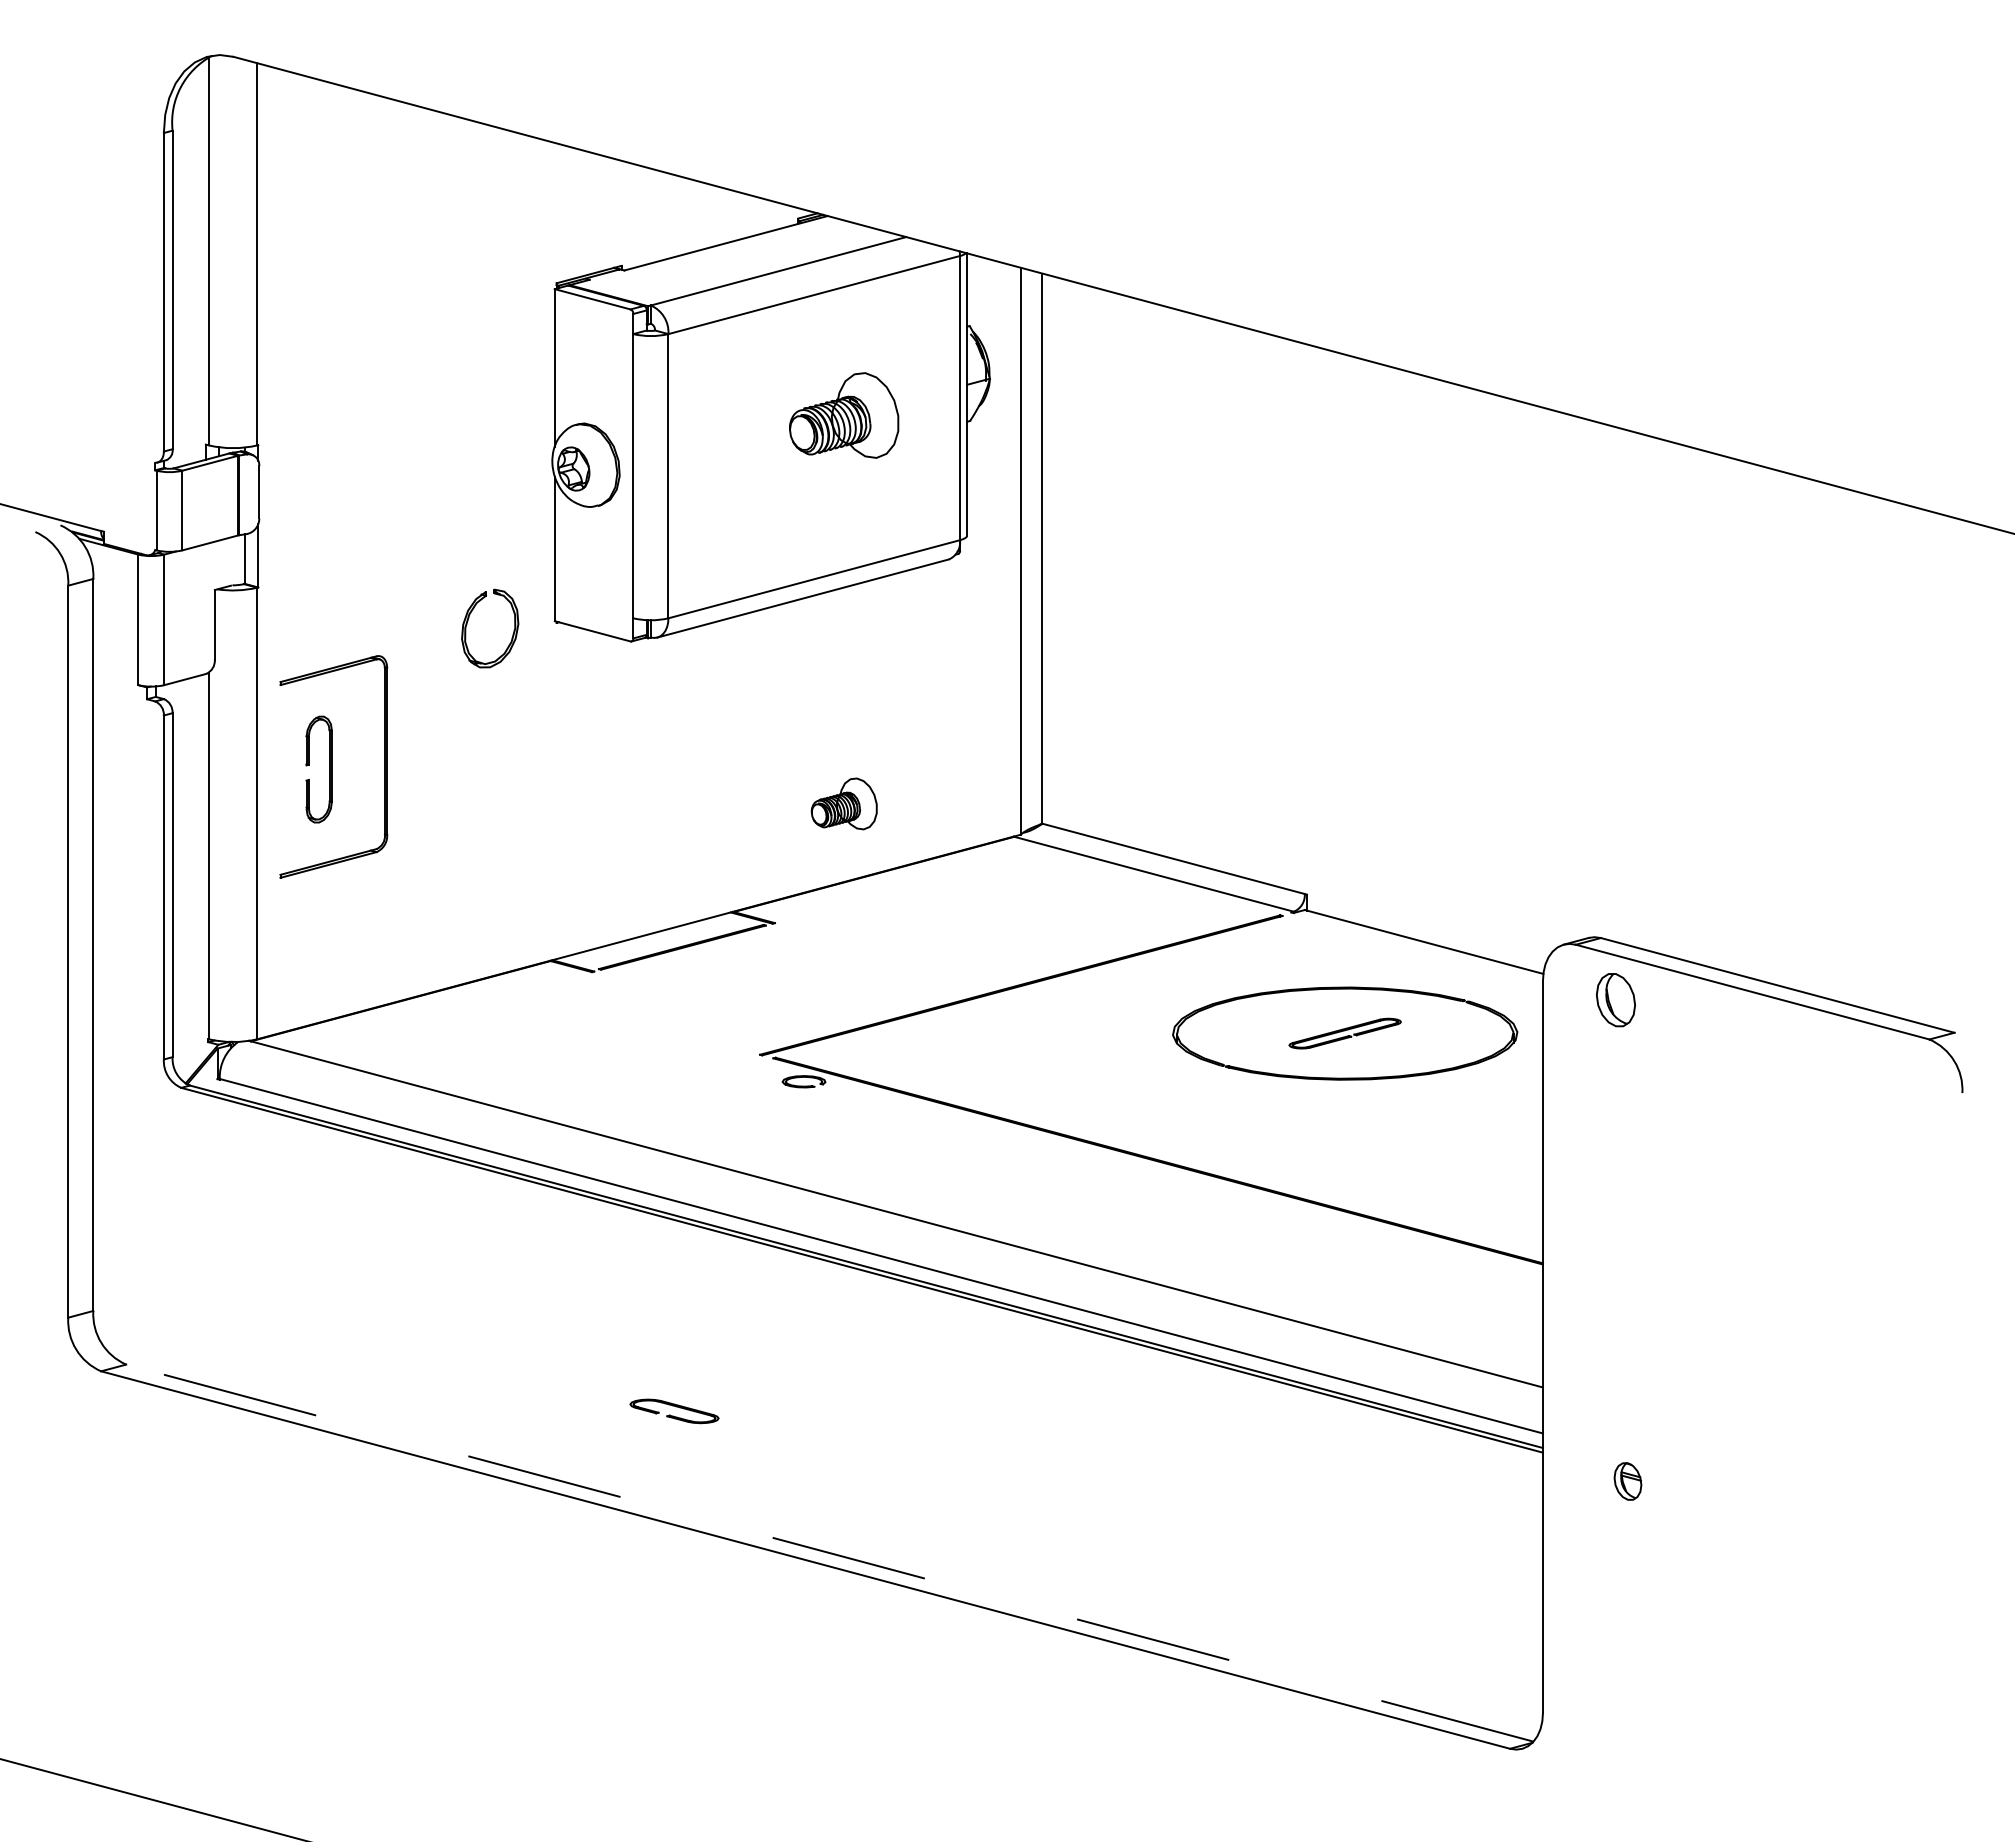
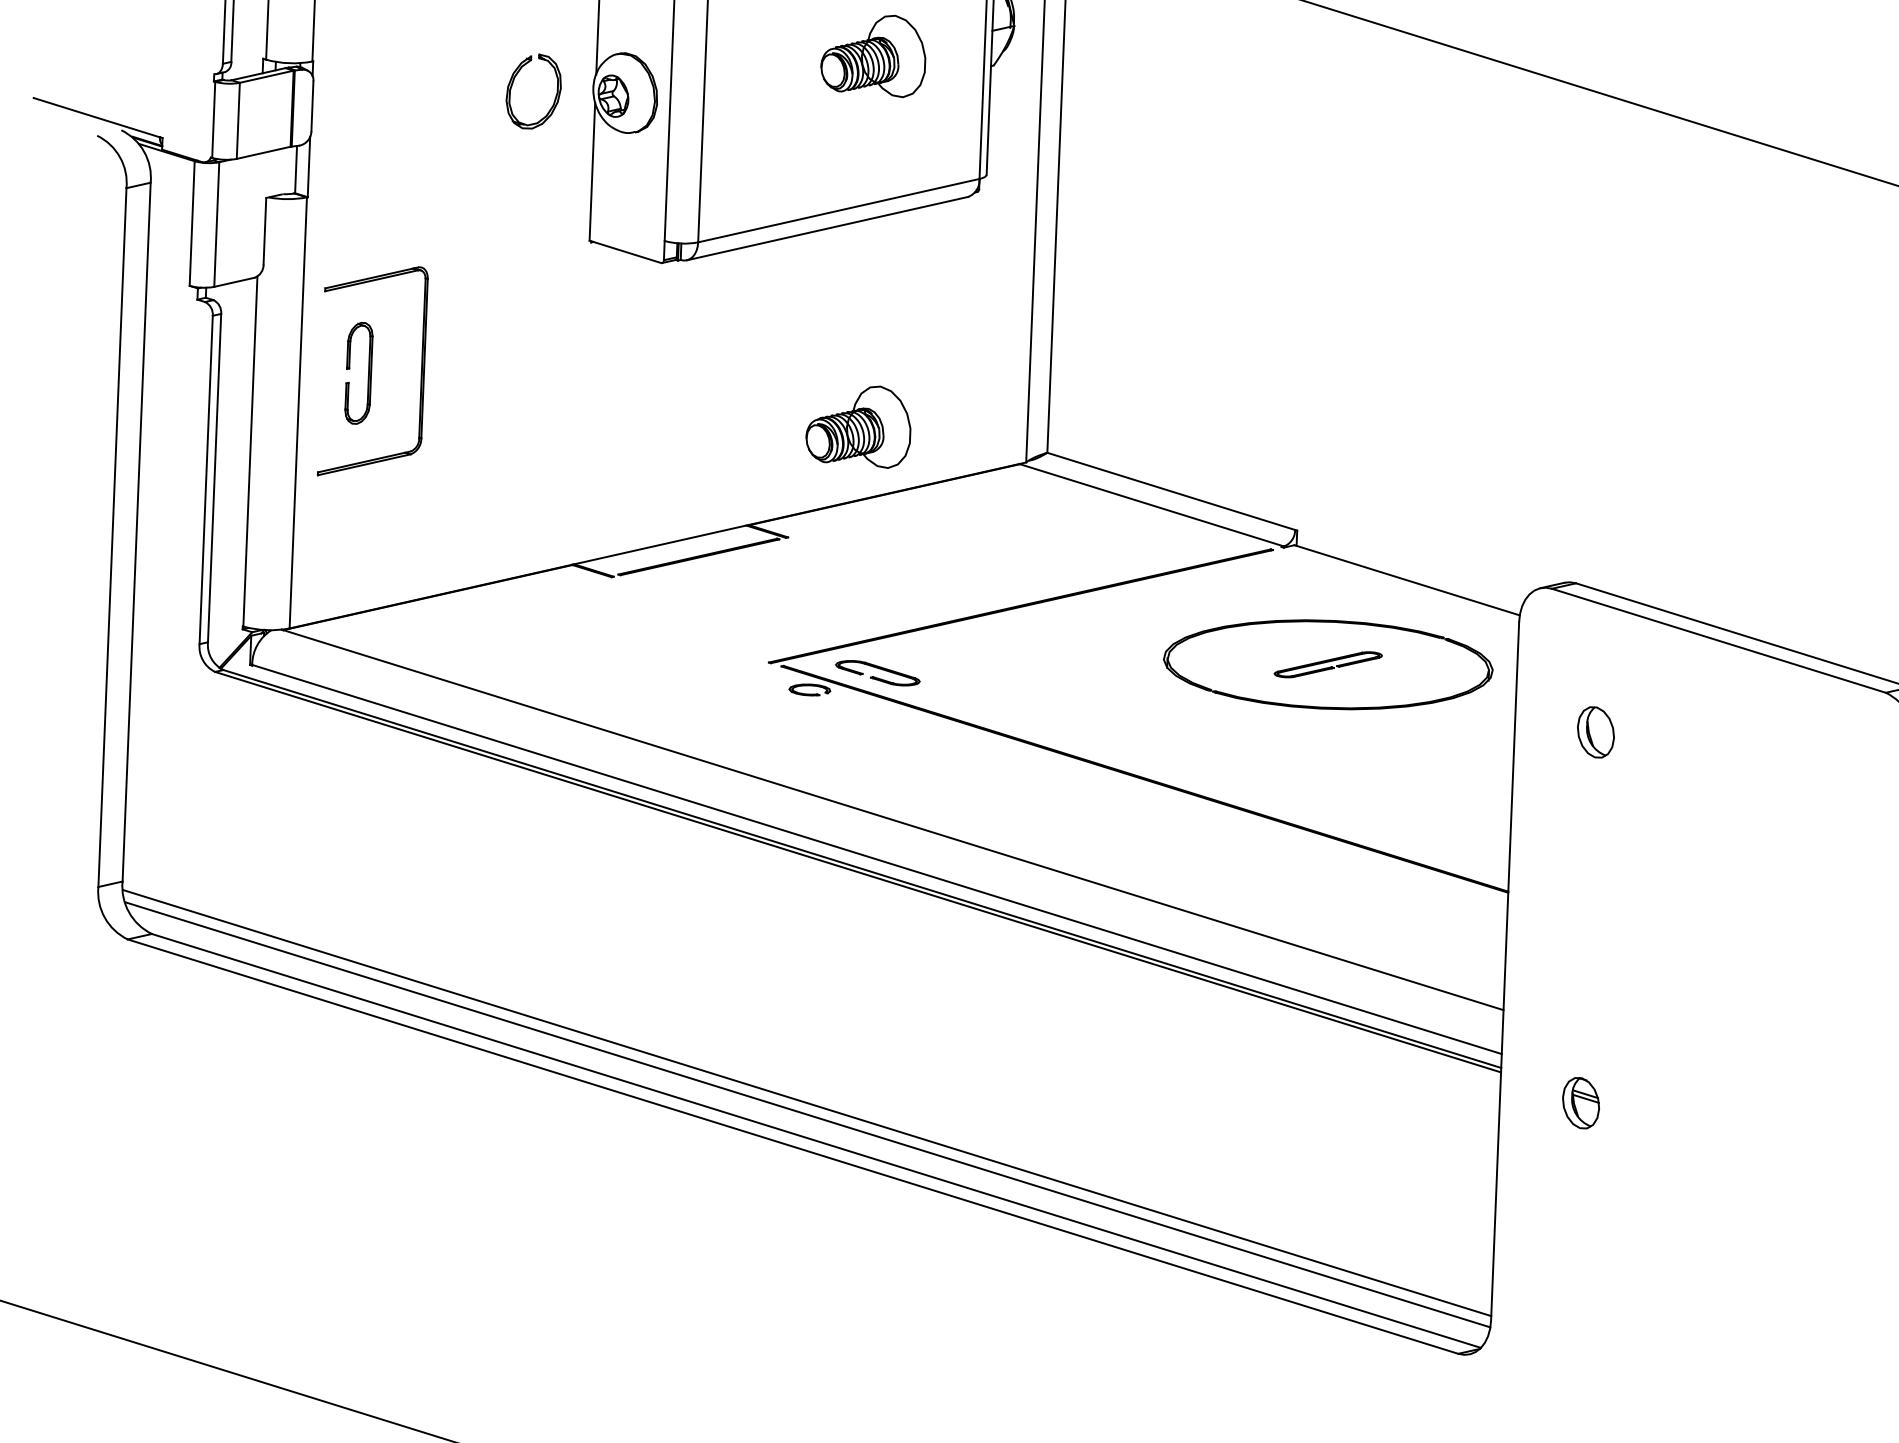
part: (512, 634) -> (554, 98), moved
part: (844, 803) -> (859, 425), size x1.67
part: (1615, 1000) -> (1595, 732), moved
part: (674, 1411) -> (877, 673), moved
part: (1627, 1481) -> (1580, 1103), size x1.43
line: (817, 1513) -> (806, 1102), added
line: (819, 1525) -> (807, 1114), added
line: (829, 1552) -> (816, 1140), dashed -> solid

